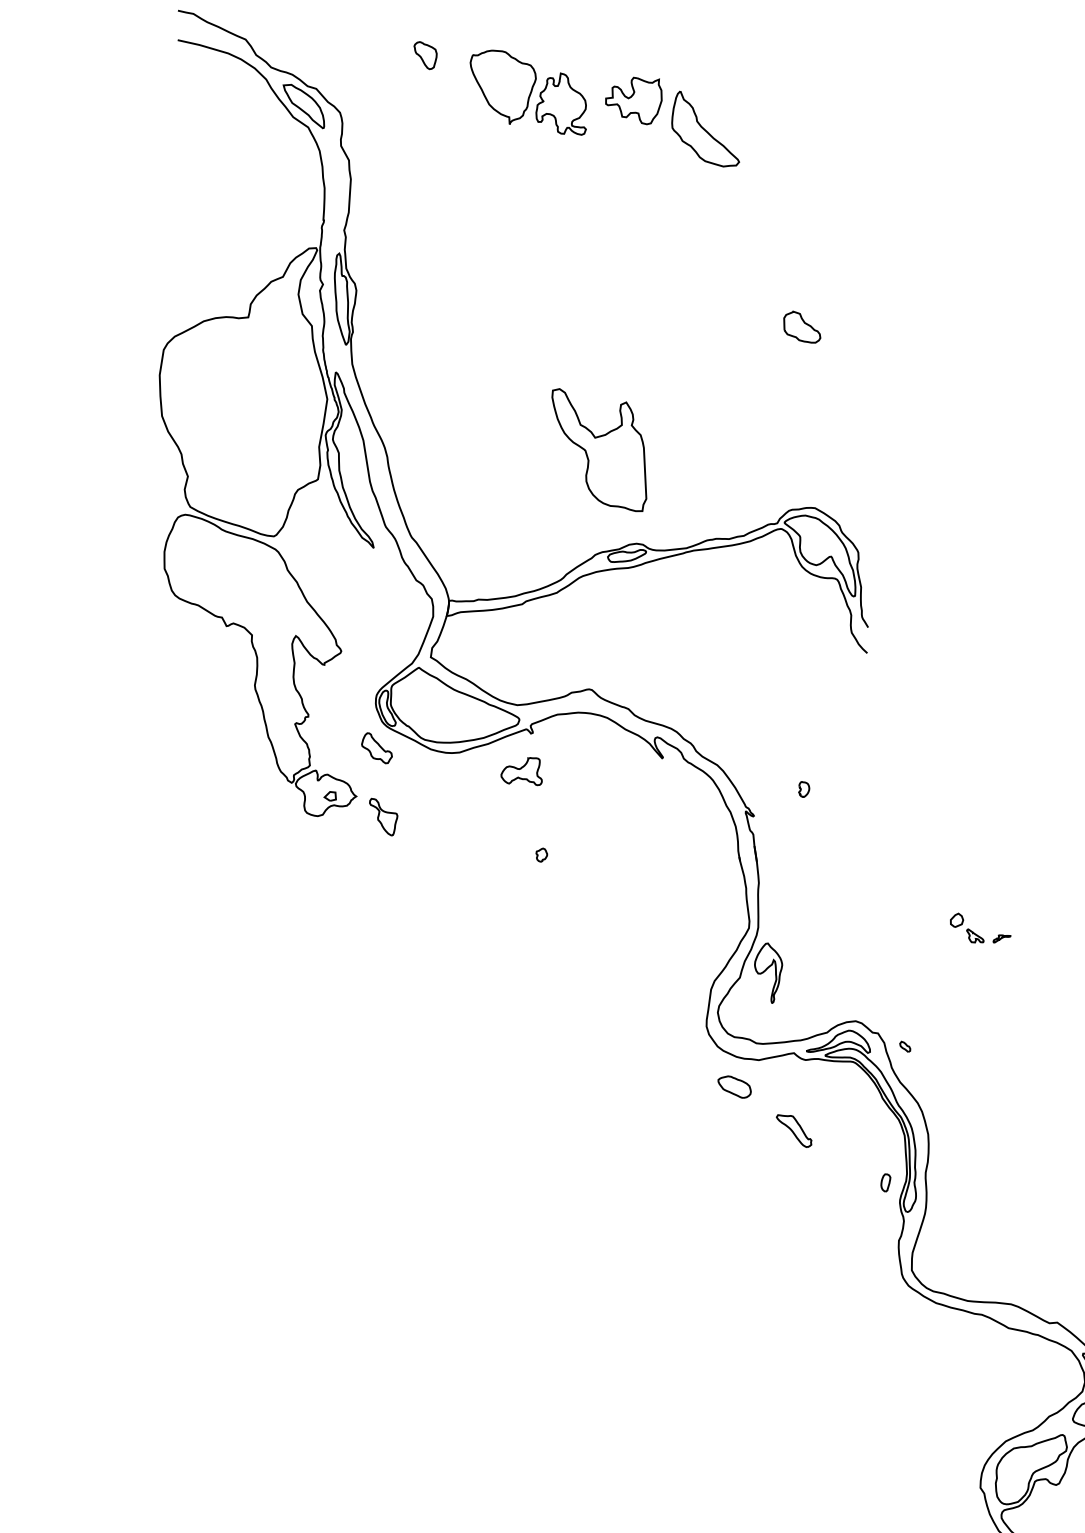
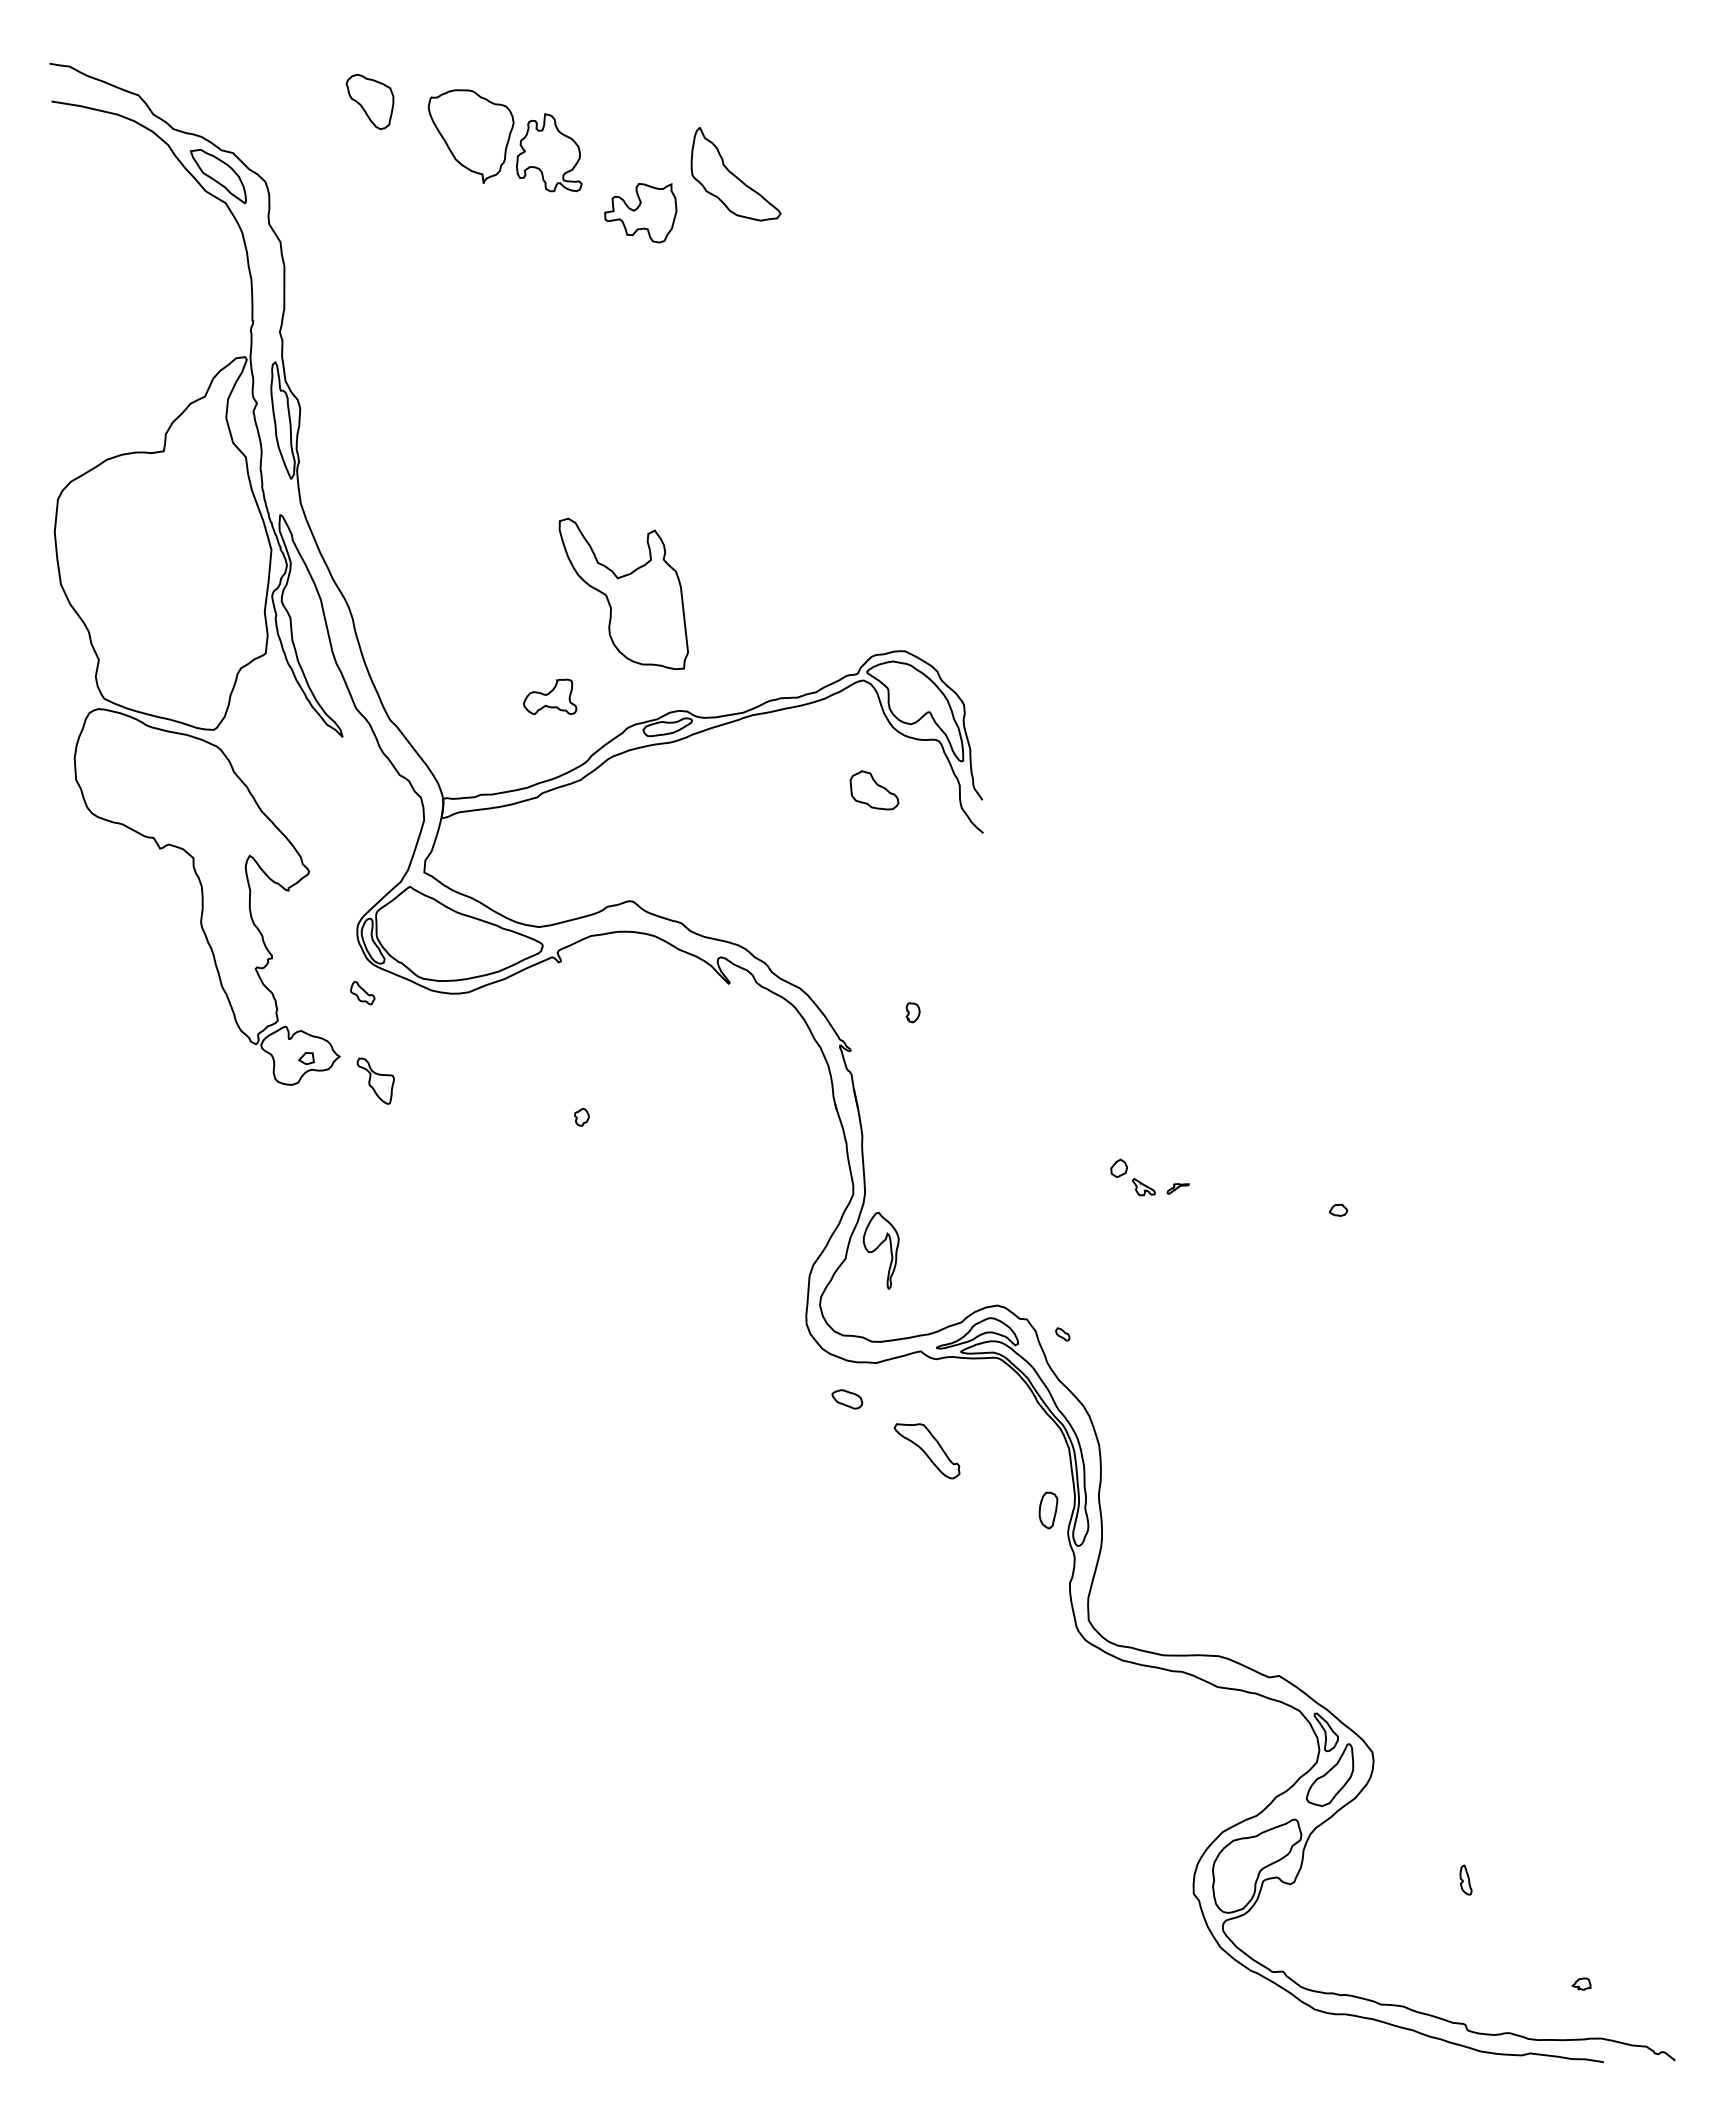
part: (424, 55) -> (369, 101), size x1.6
part: (633, 100) -> (640, 213), moved
part: (802, 327) -> (874, 790), moved
part: (377, 747) -> (362, 992), size x0.6
part: (522, 770) -> (550, 696), moved
part: (734, 1087) -> (847, 1399), size x0.7
part: (793, 1131) -> (926, 1451), size x1.4
part: (885, 1182) -> (1048, 1510), size x1.6

